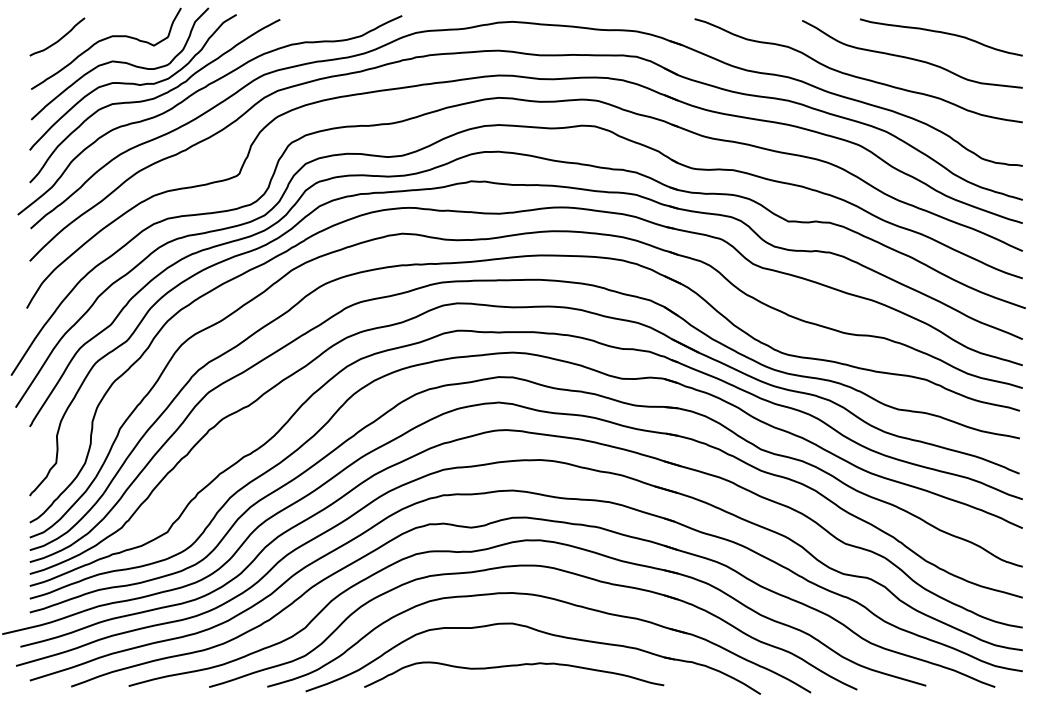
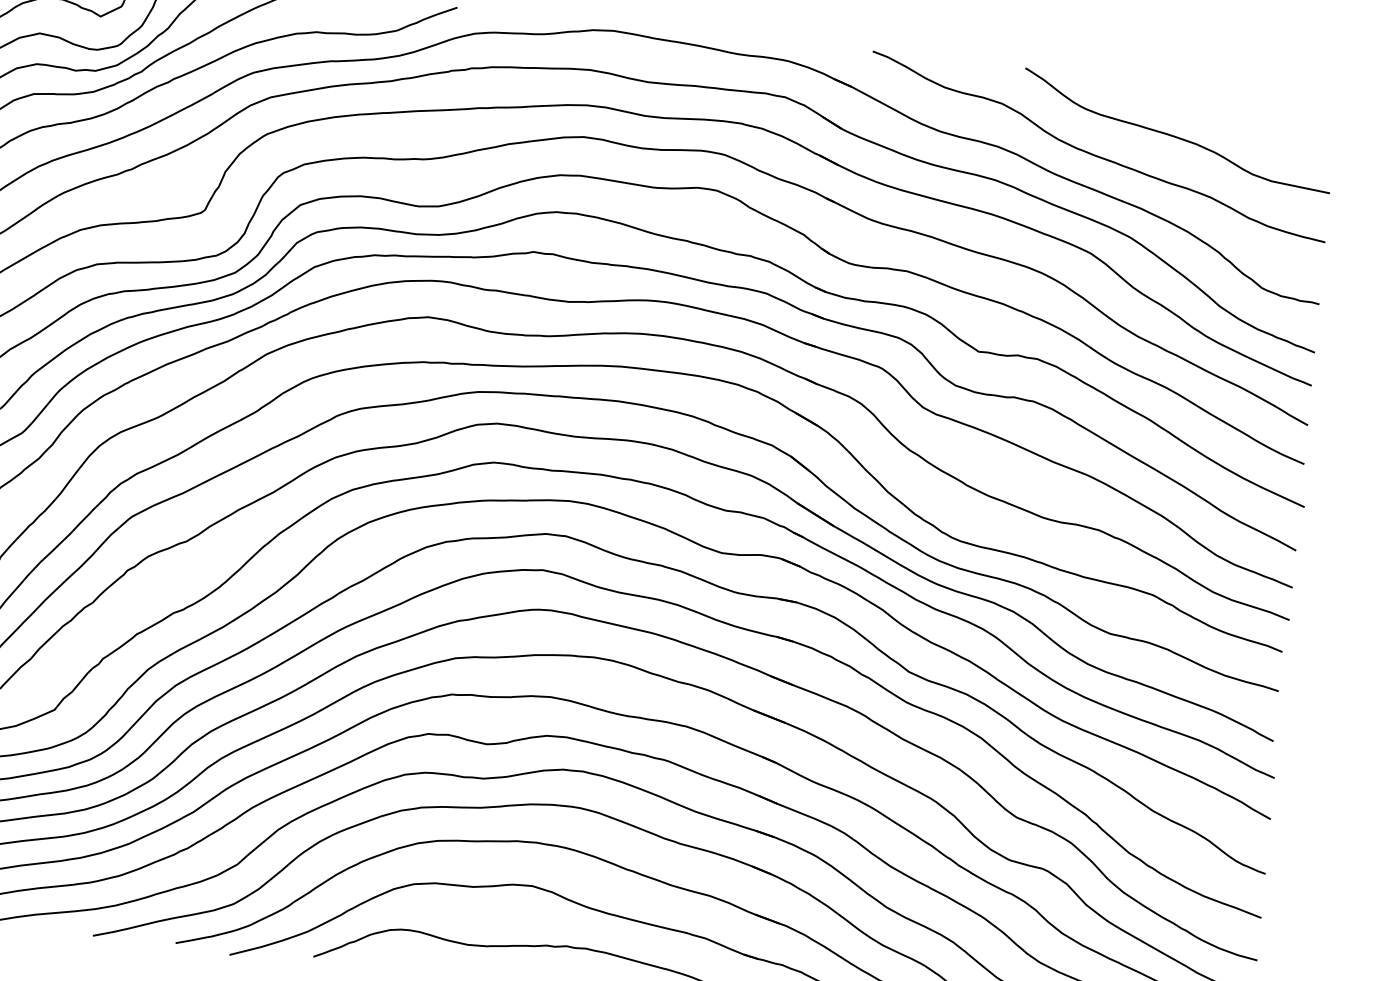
curve: (941, 33) -> (1221, 105), removed

